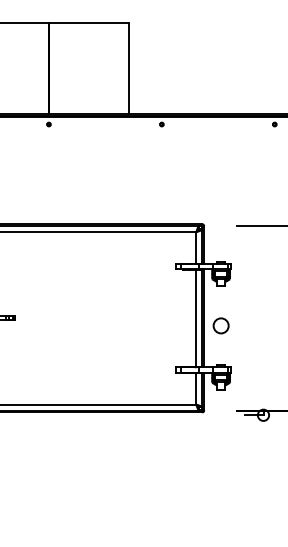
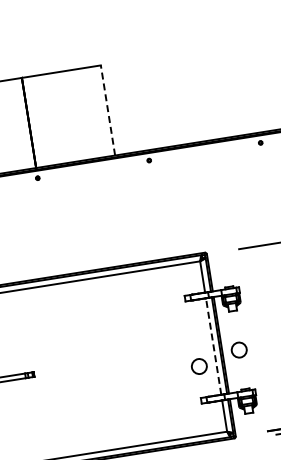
line: (128, 68) -> (107, 110), solid -> dashed
line: (196, 318) -> (213, 346), solid -> dashed
circle: (178, 335) -> (198, 366), added

